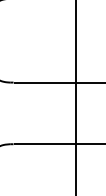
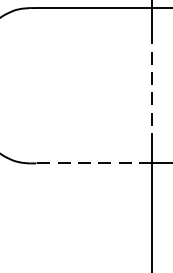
line: (75, 41) -> (151, 87), solid -> dashed
line: (44, 82) -> (93, 163), solid -> dashed

